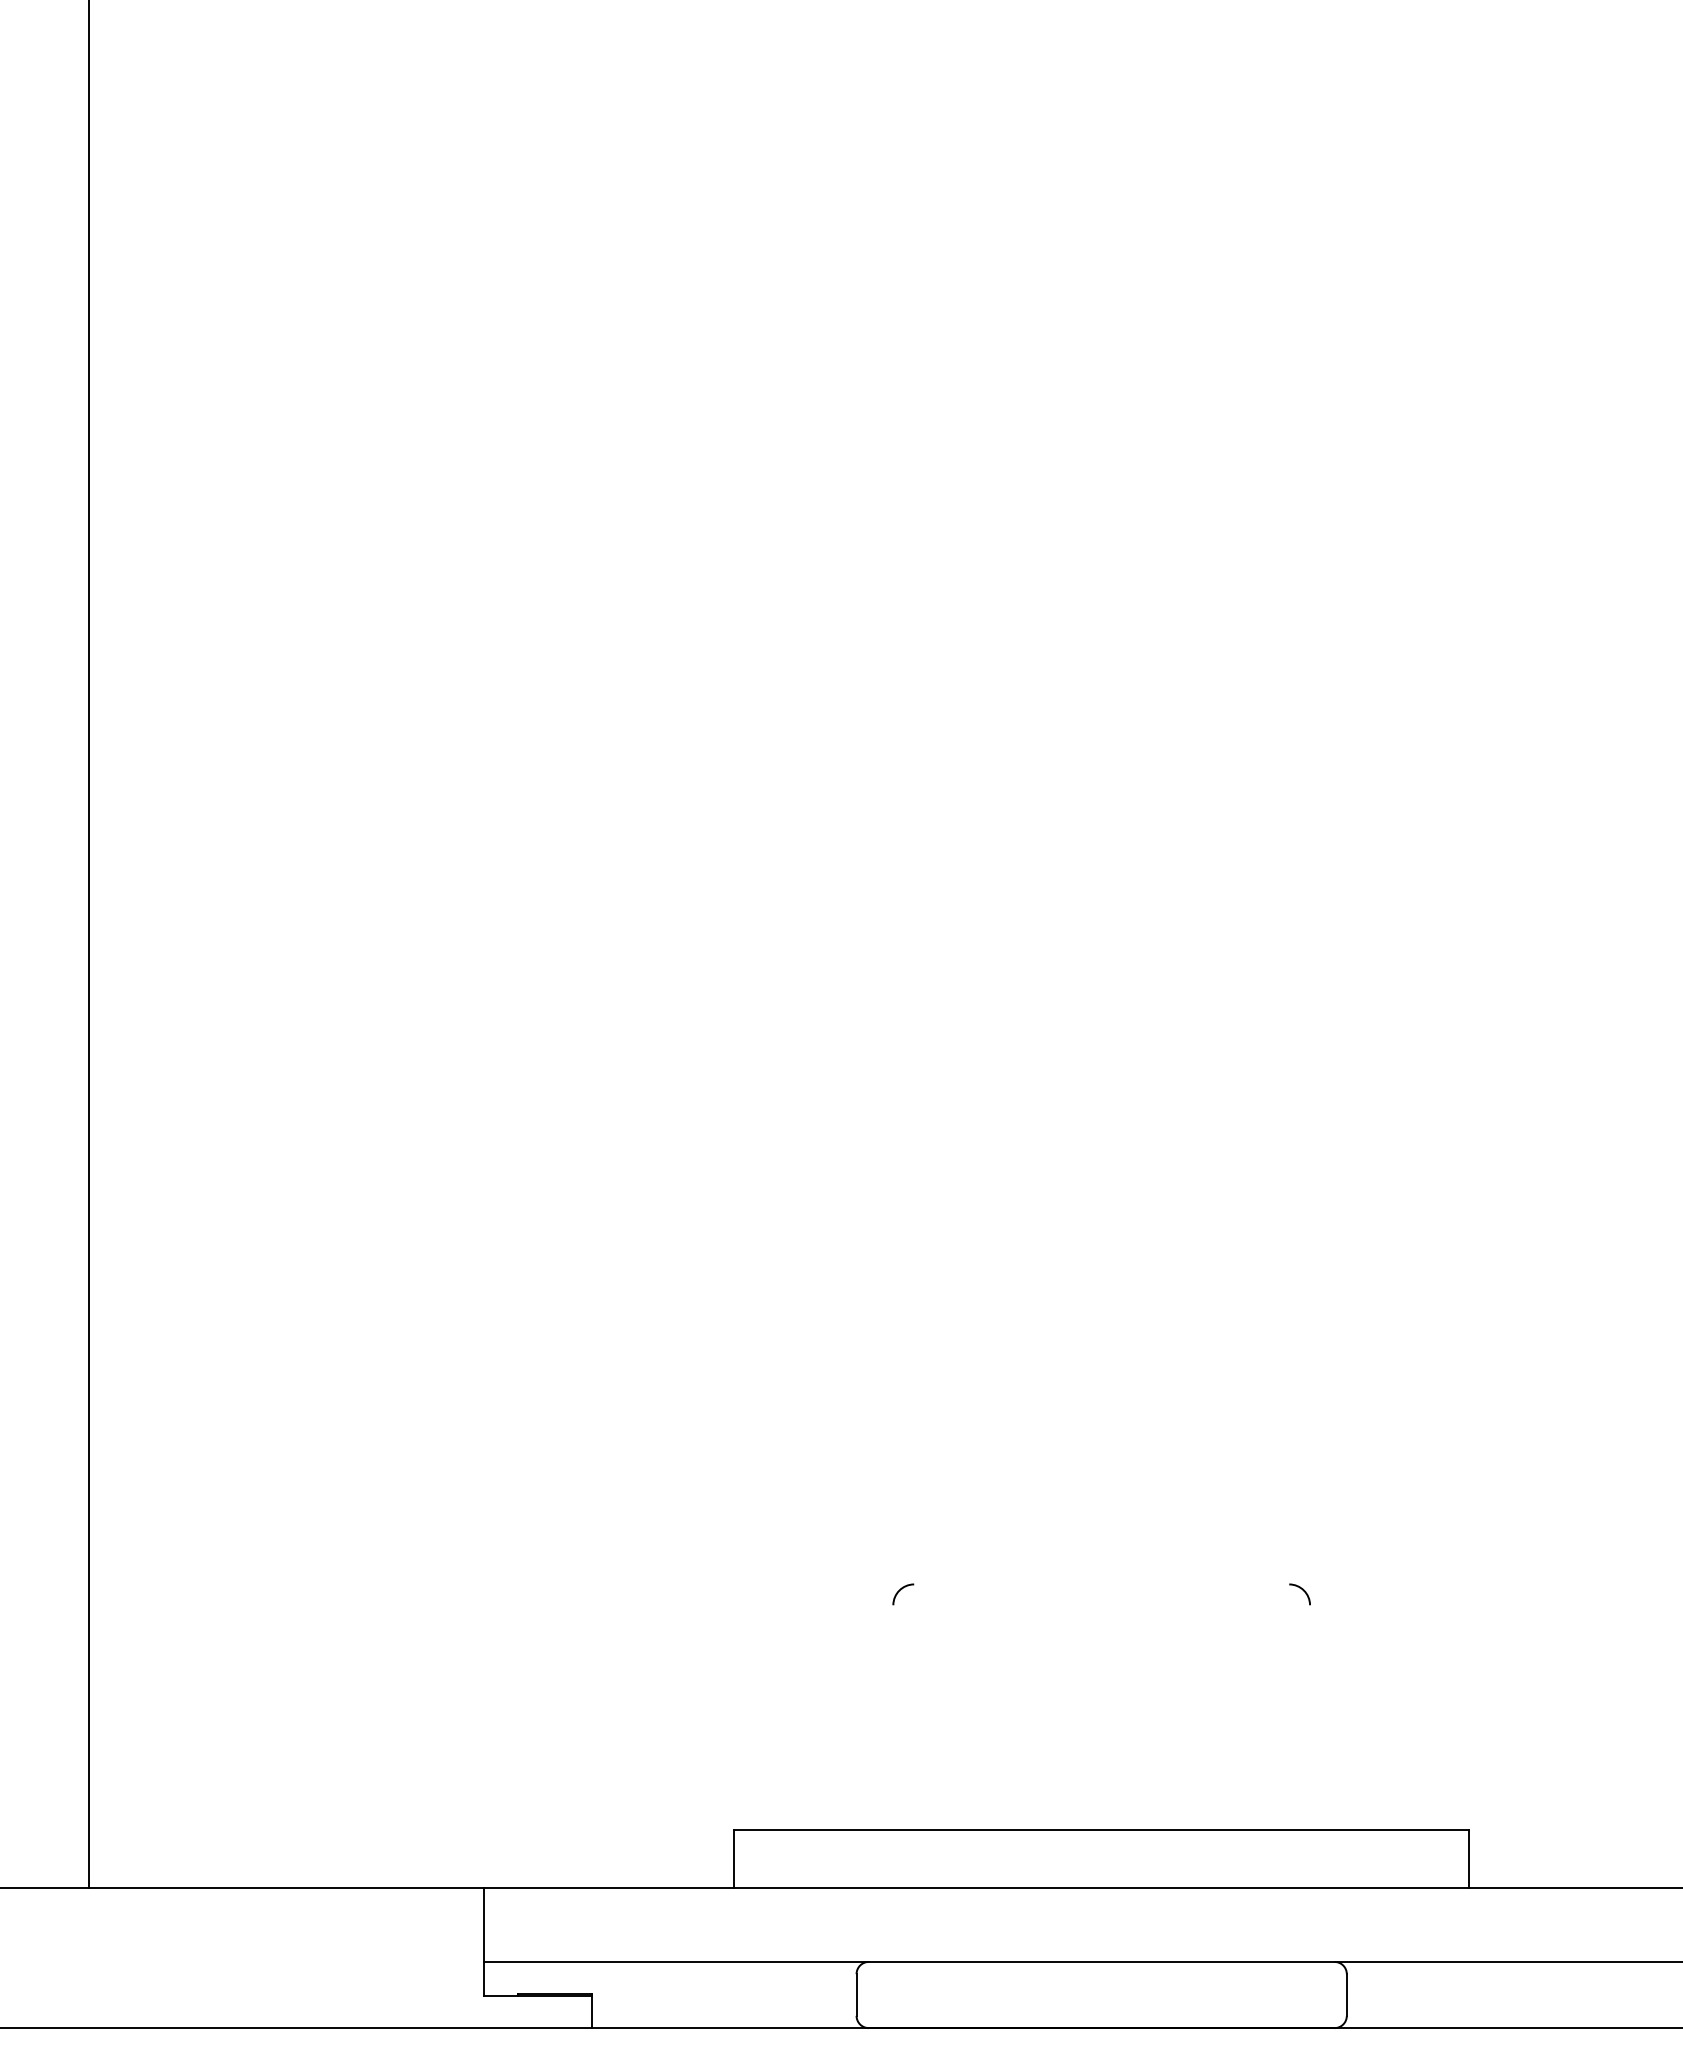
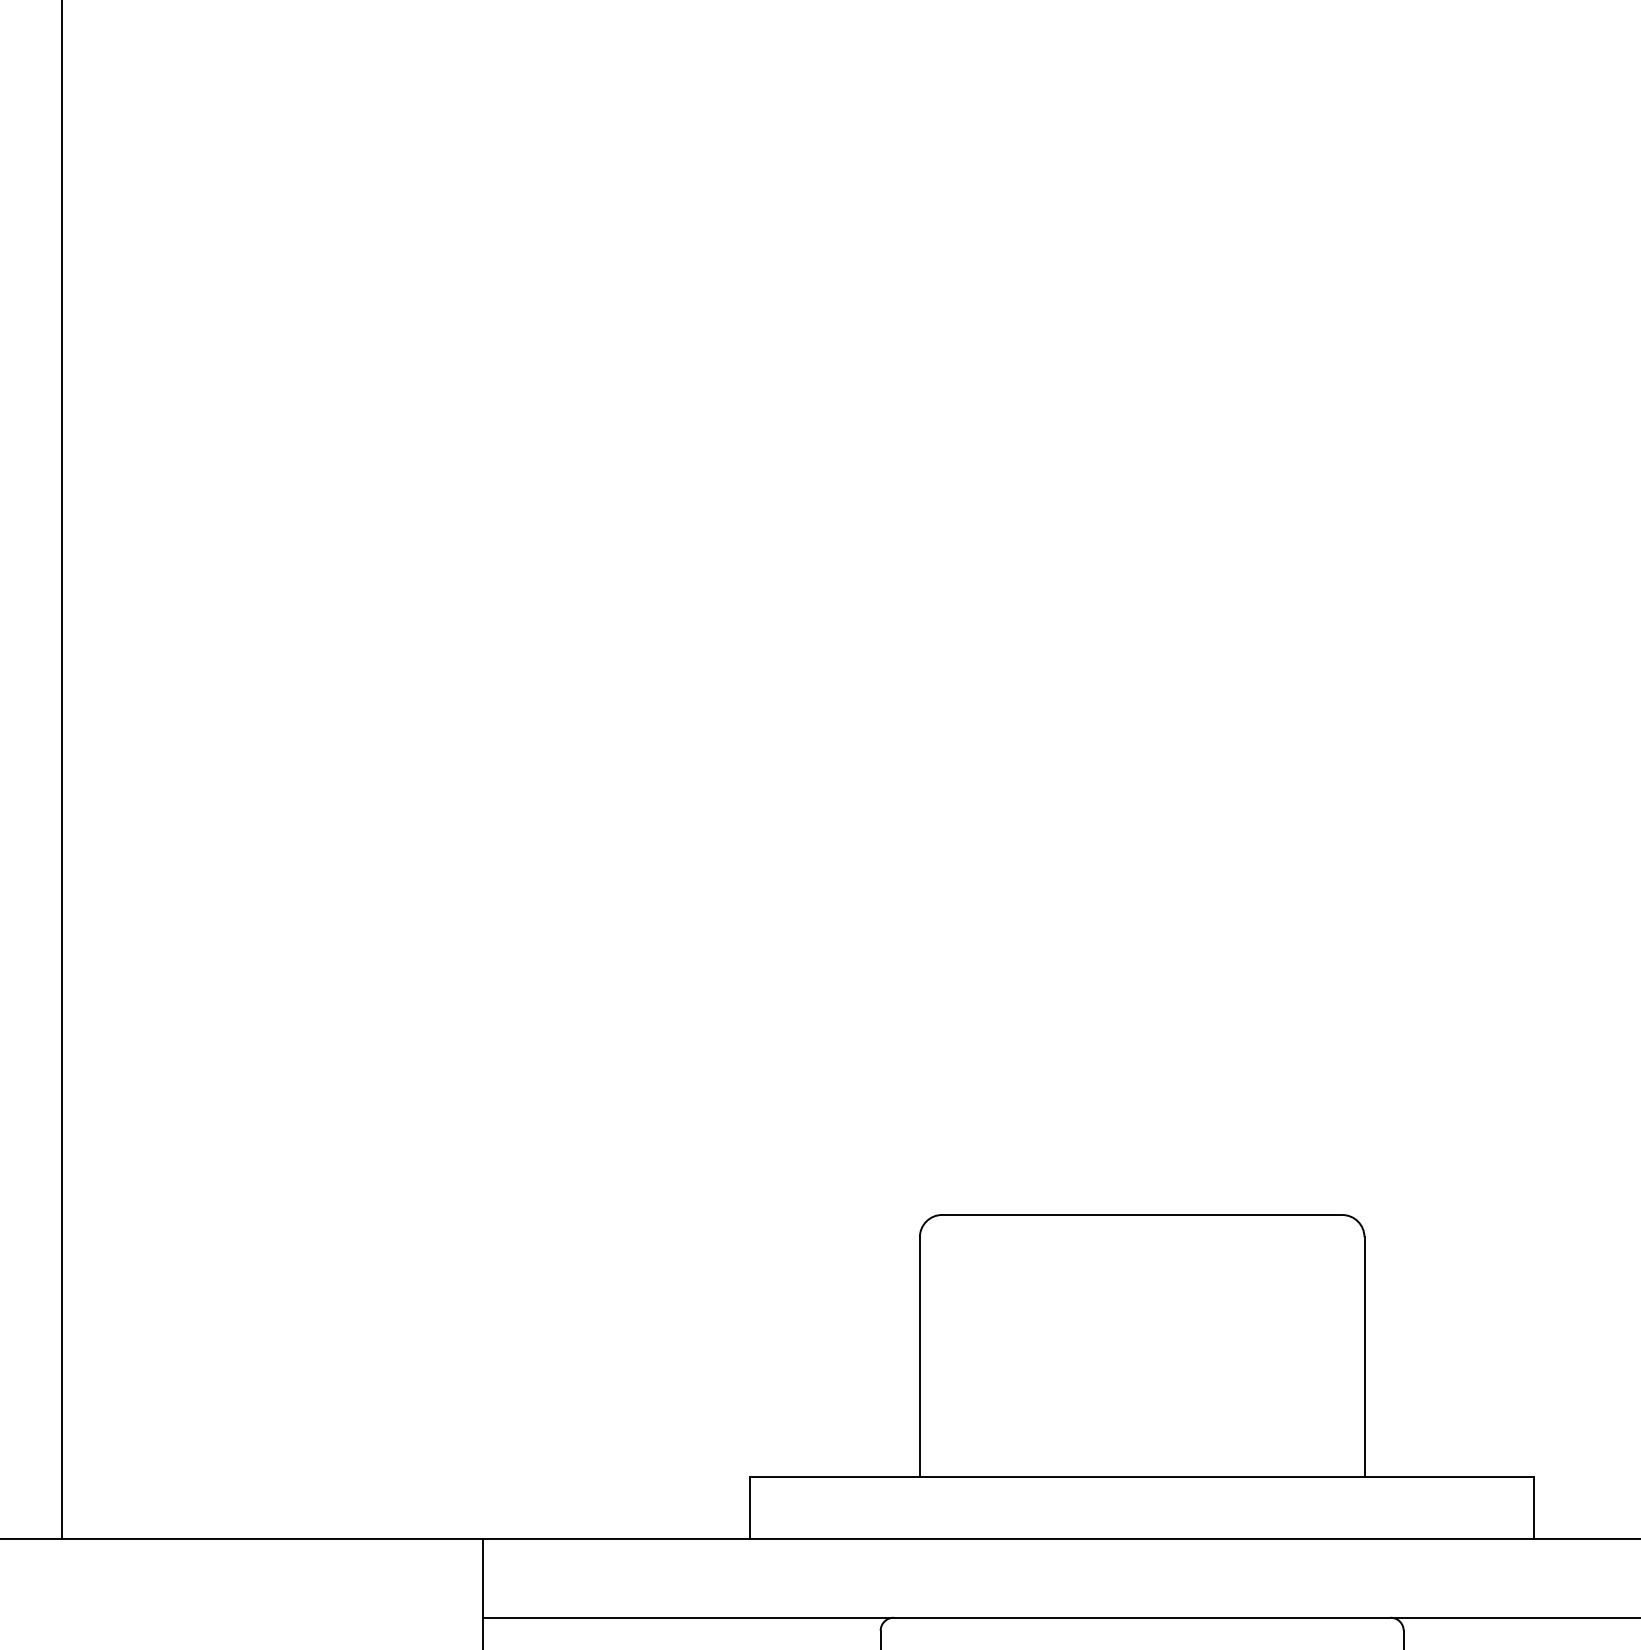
line: (1101, 1584) -> (1141, 1215), added
line: (893, 1717) -> (920, 1356), added
line: (1310, 1717) -> (1364, 1356), added

